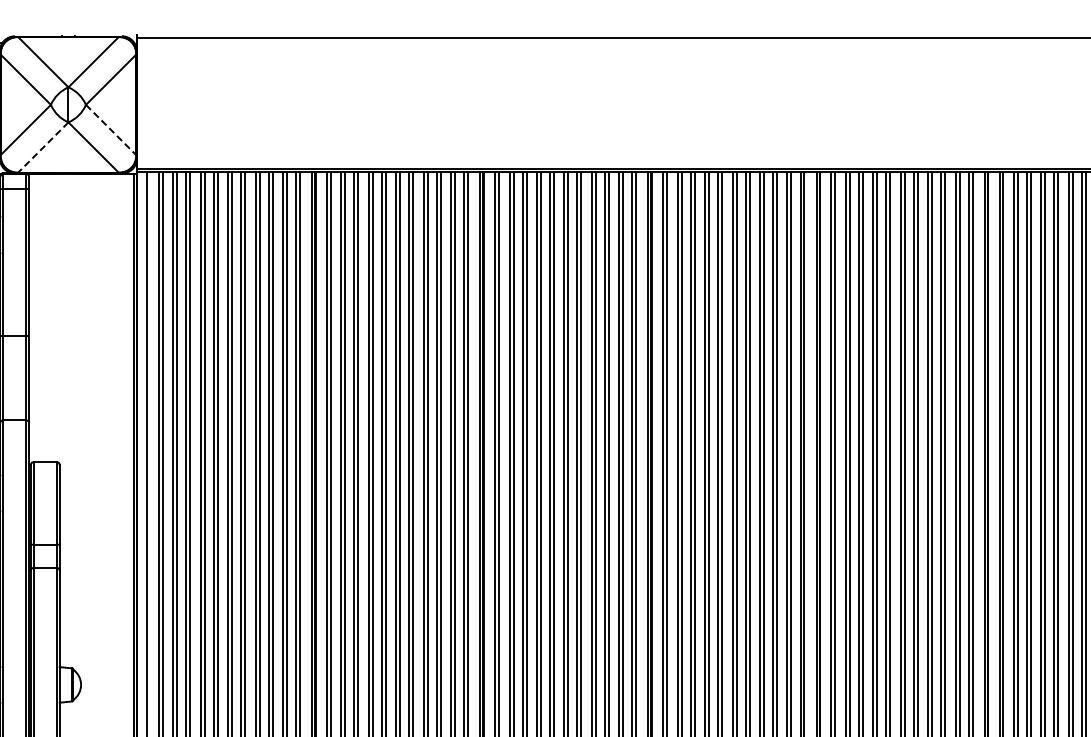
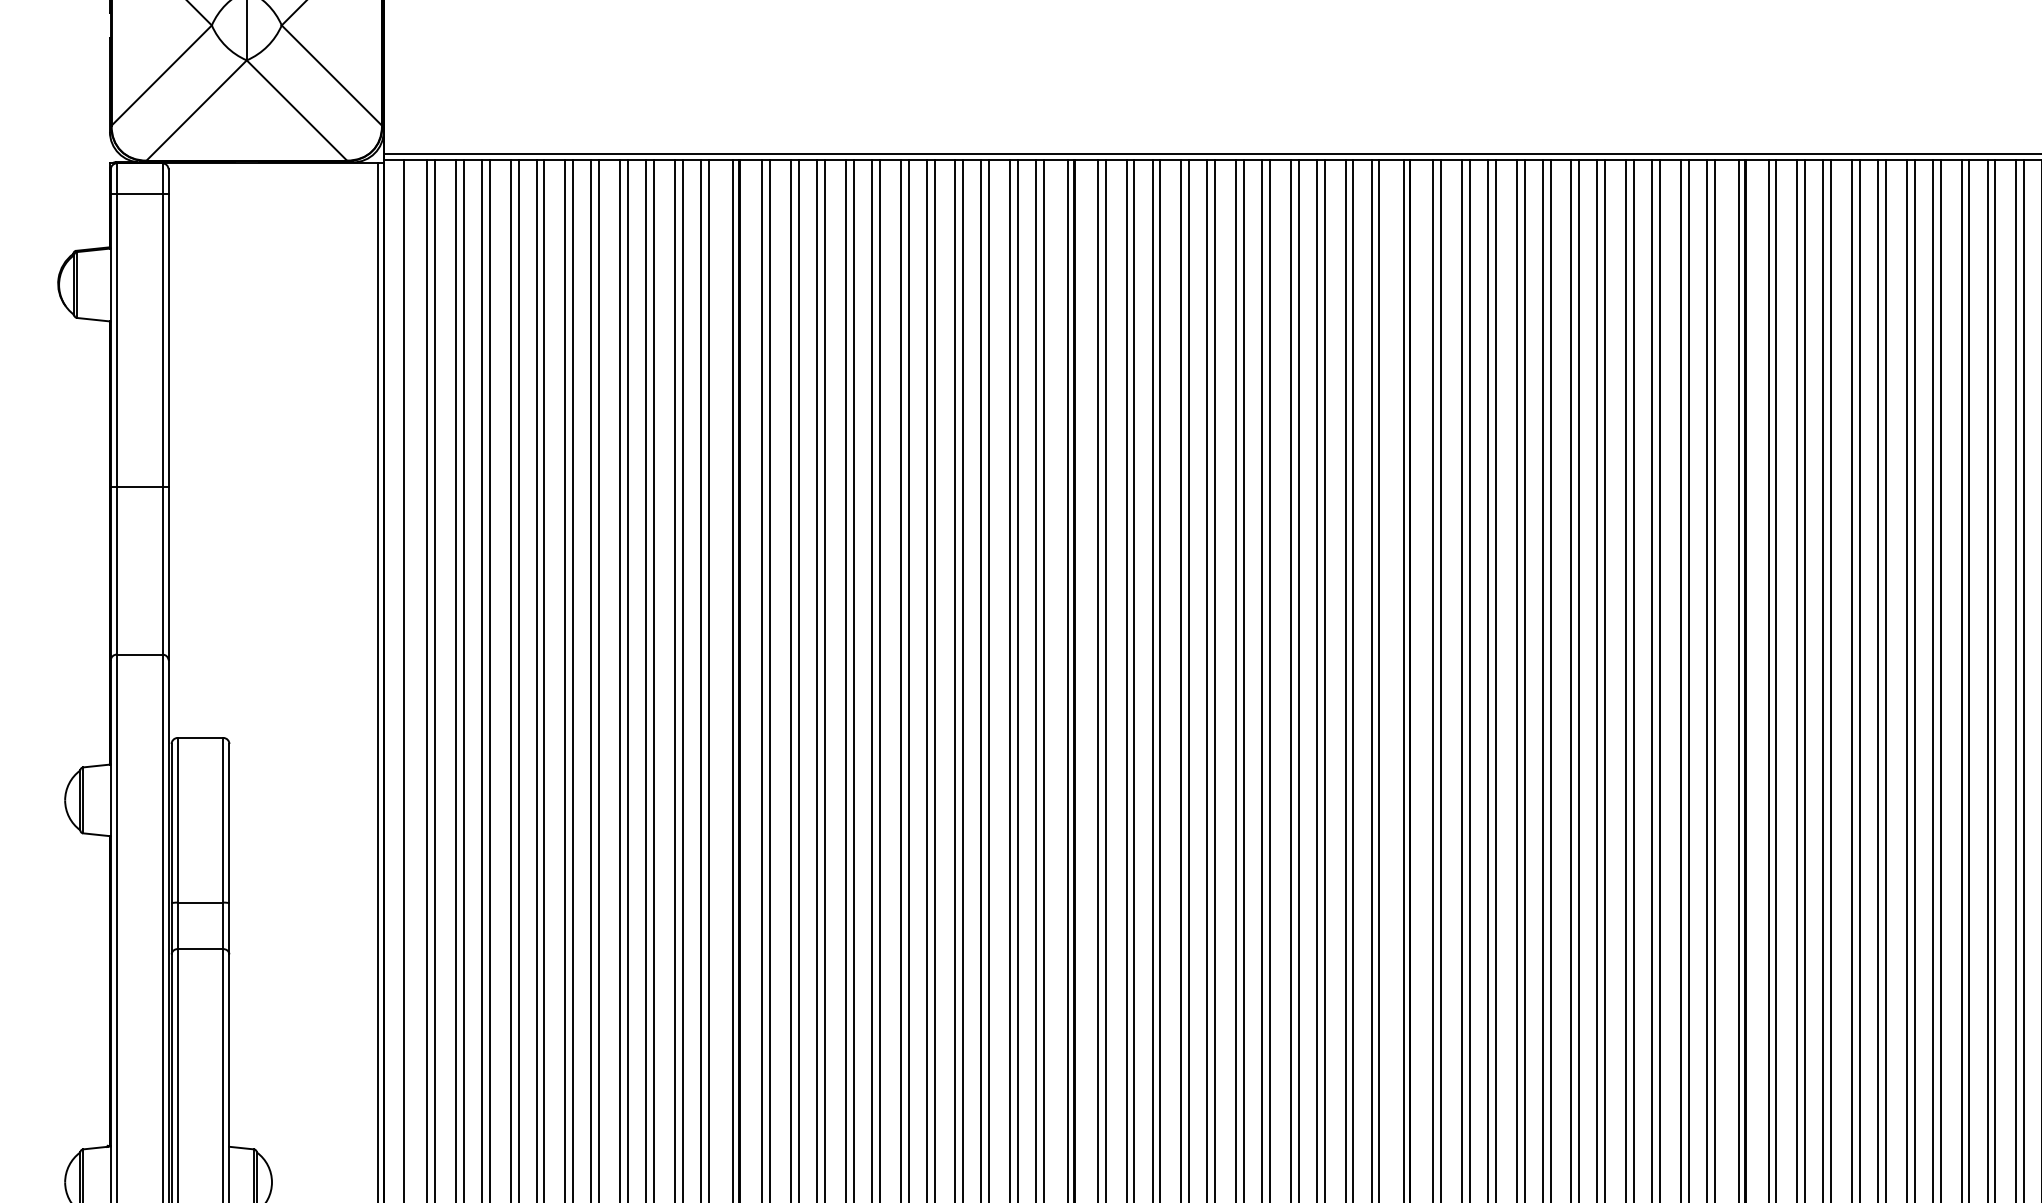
line: (111, 130) -> (332, 76), dashed -> solid
line: (43, 147) -> (196, 110), dashed -> solid

